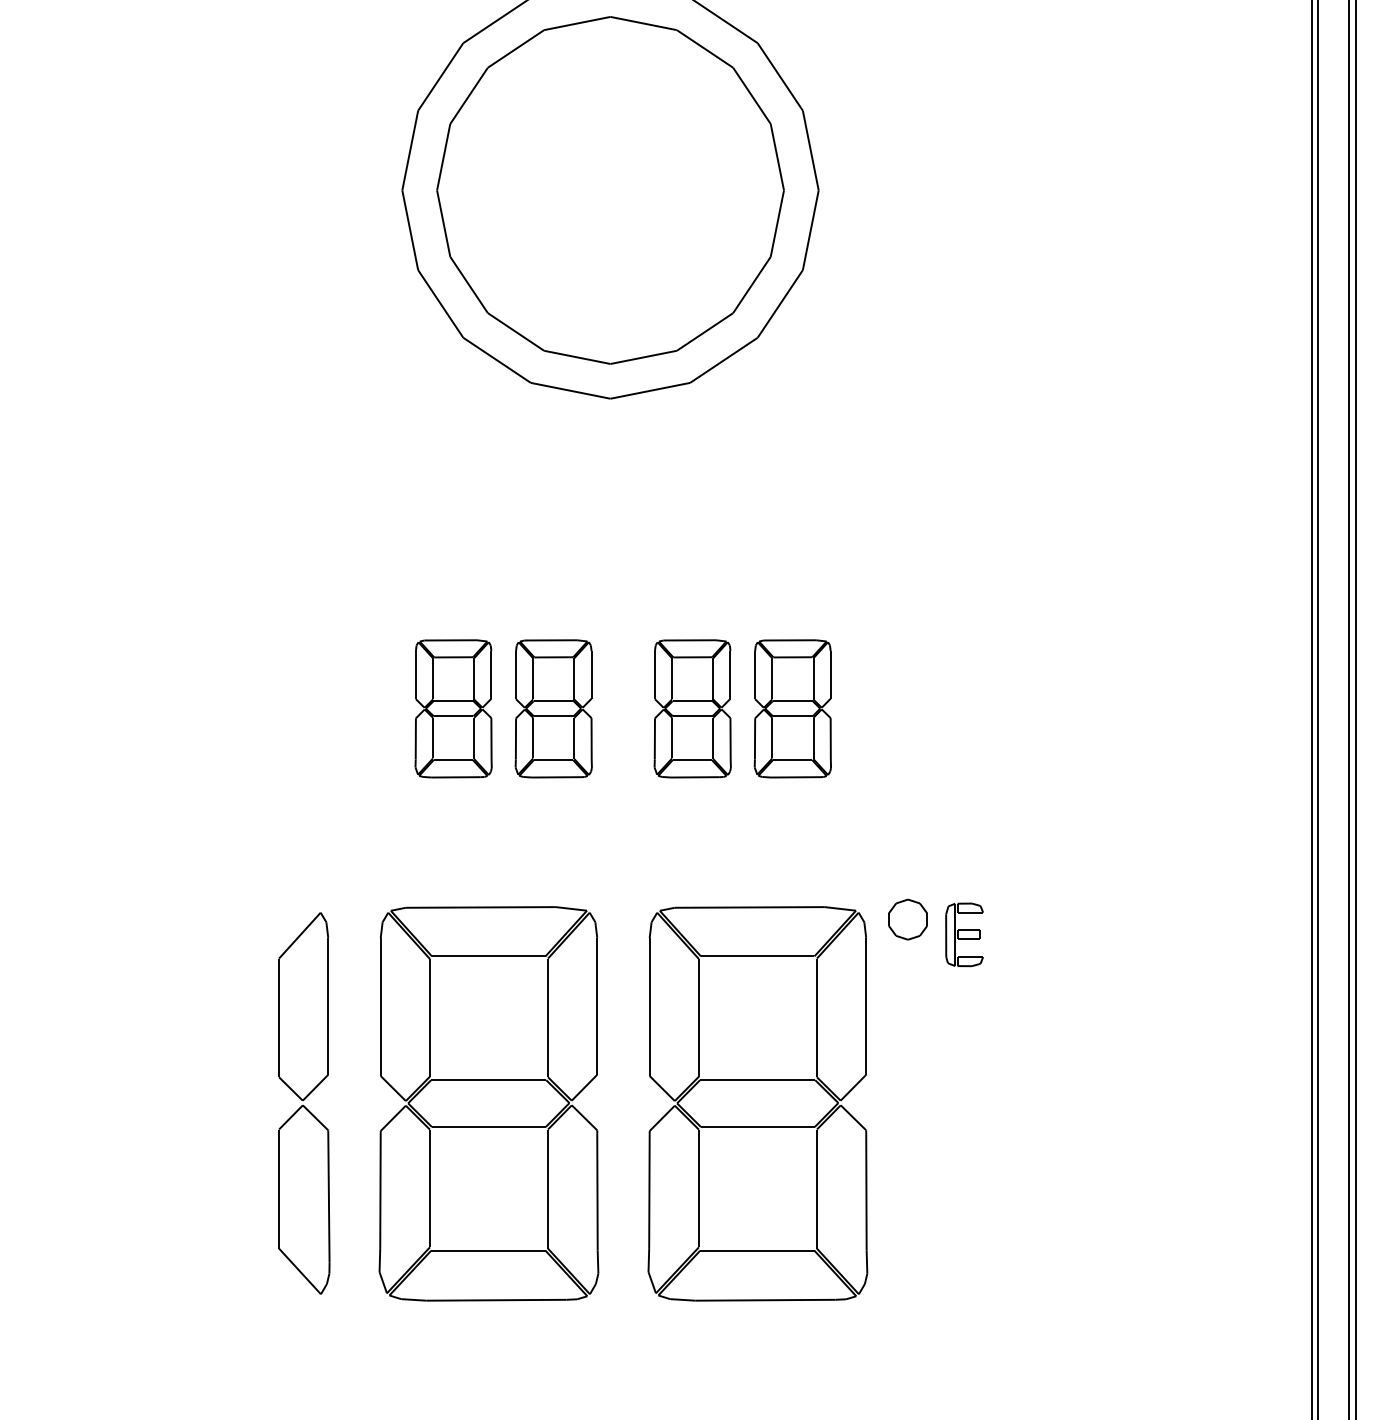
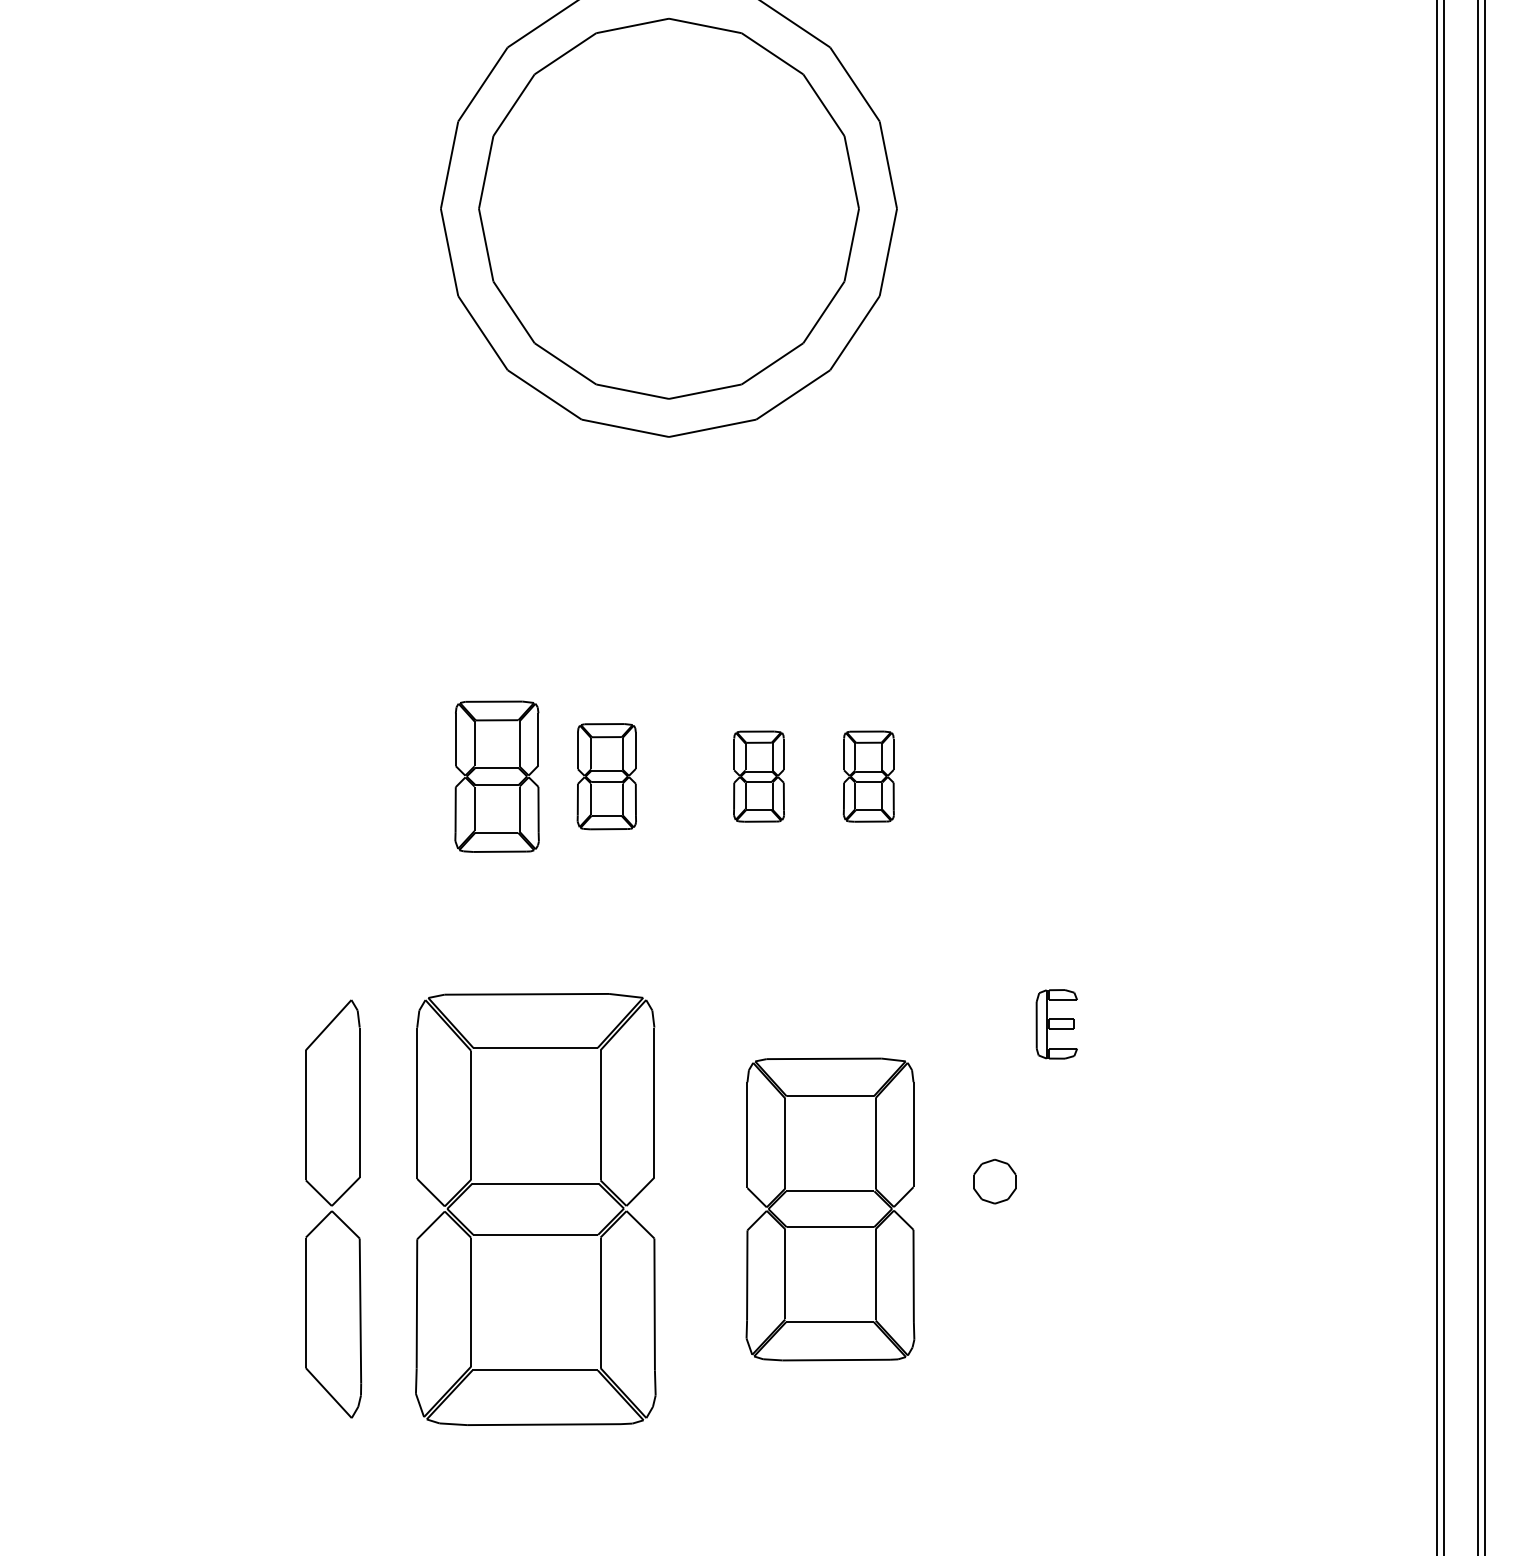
part: (553, 708) -> (606, 776), size x0.7
part: (692, 708) -> (758, 776), size x0.6
part: (792, 708) -> (868, 776), size x0.6
part: (907, 919) -> (994, 1181), moved
part: (757, 1103) -> (830, 1209), size x0.7

